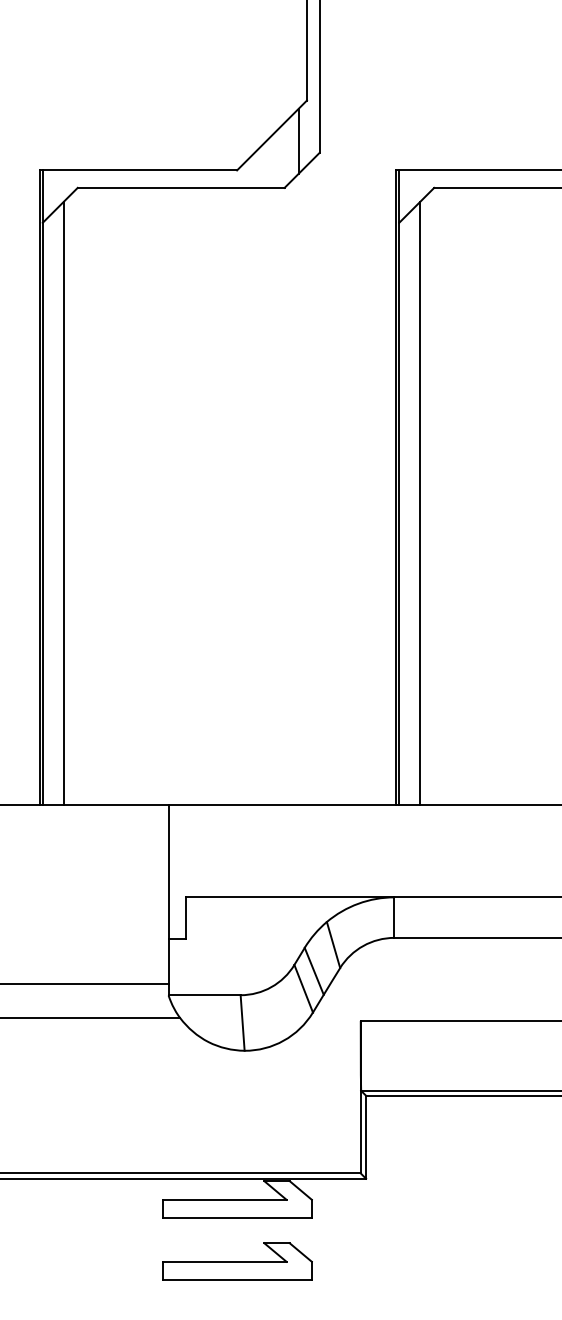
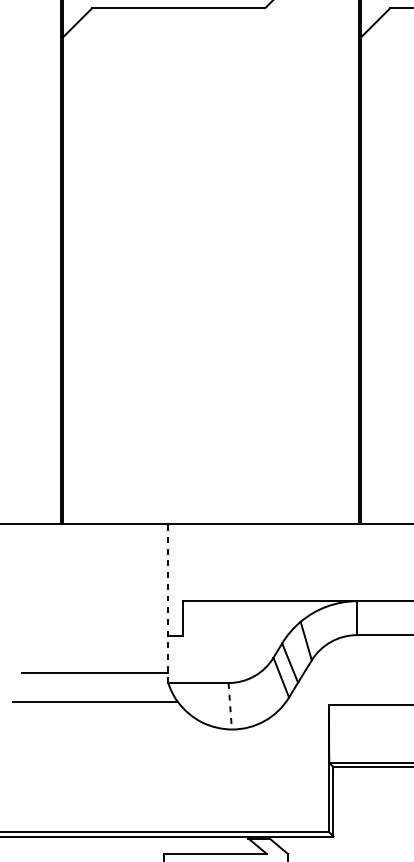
line: (63, 502) -> (80, 271), removed
line: (420, 502) -> (378, 271), removed
line: (168, 899) -> (168, 603), solid -> dashed
line: (242, 1023) -> (230, 706), solid -> dashed

